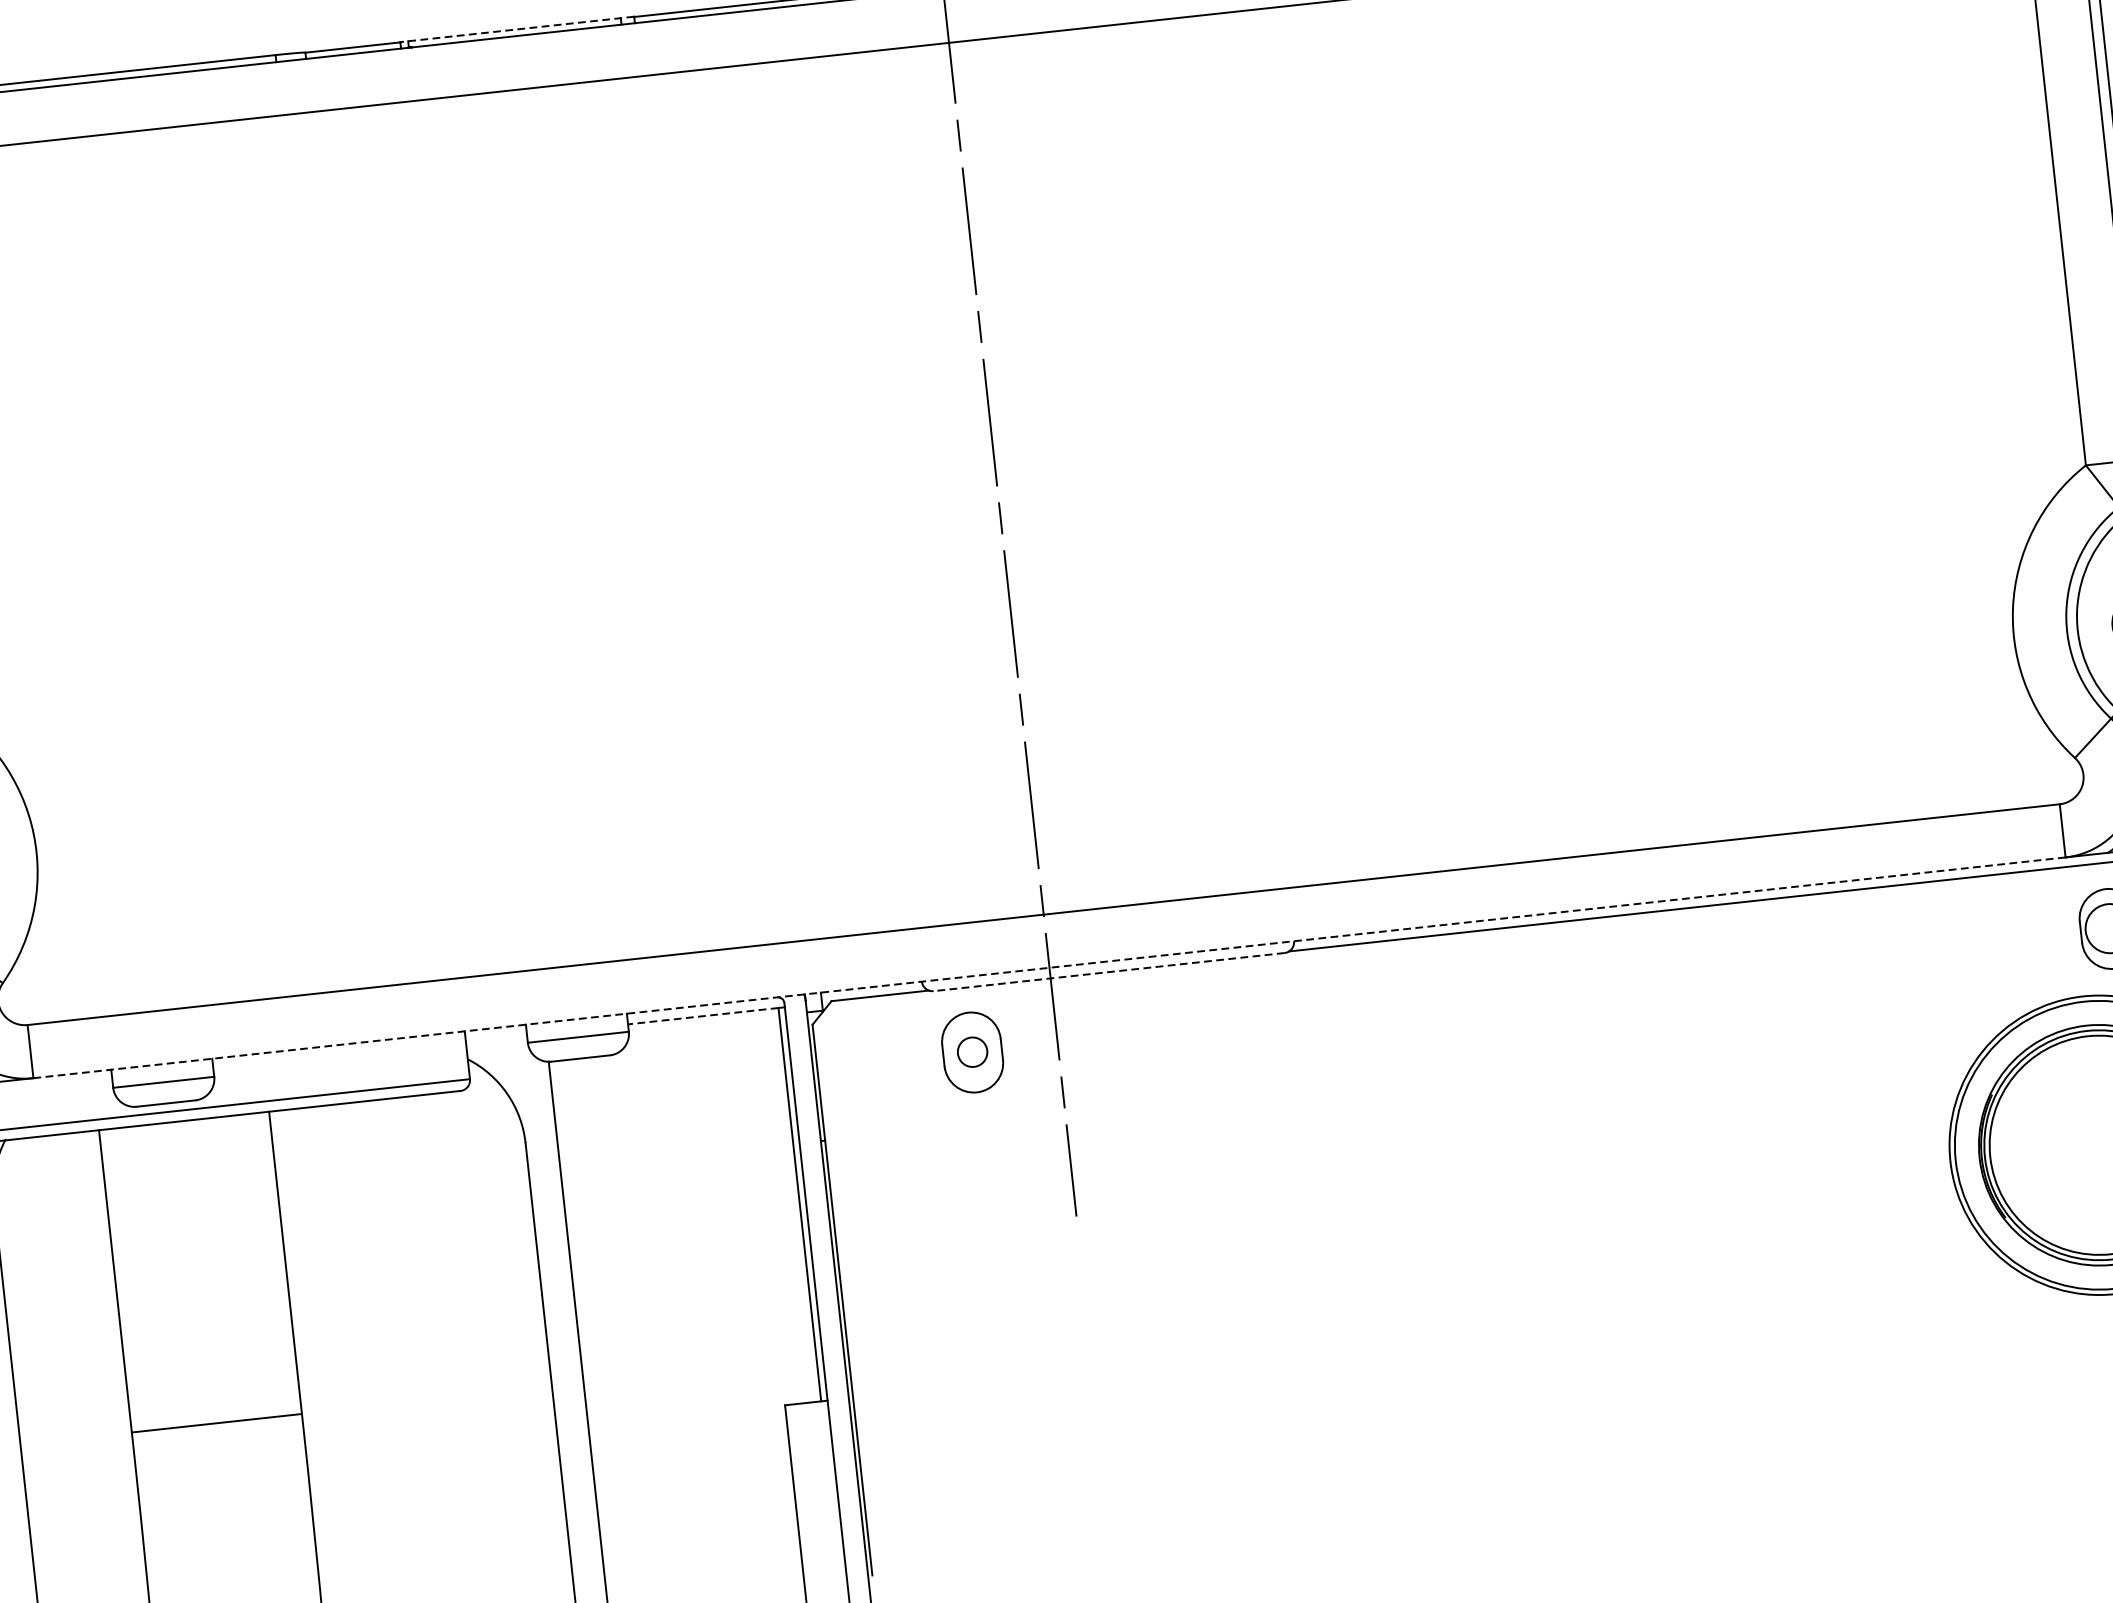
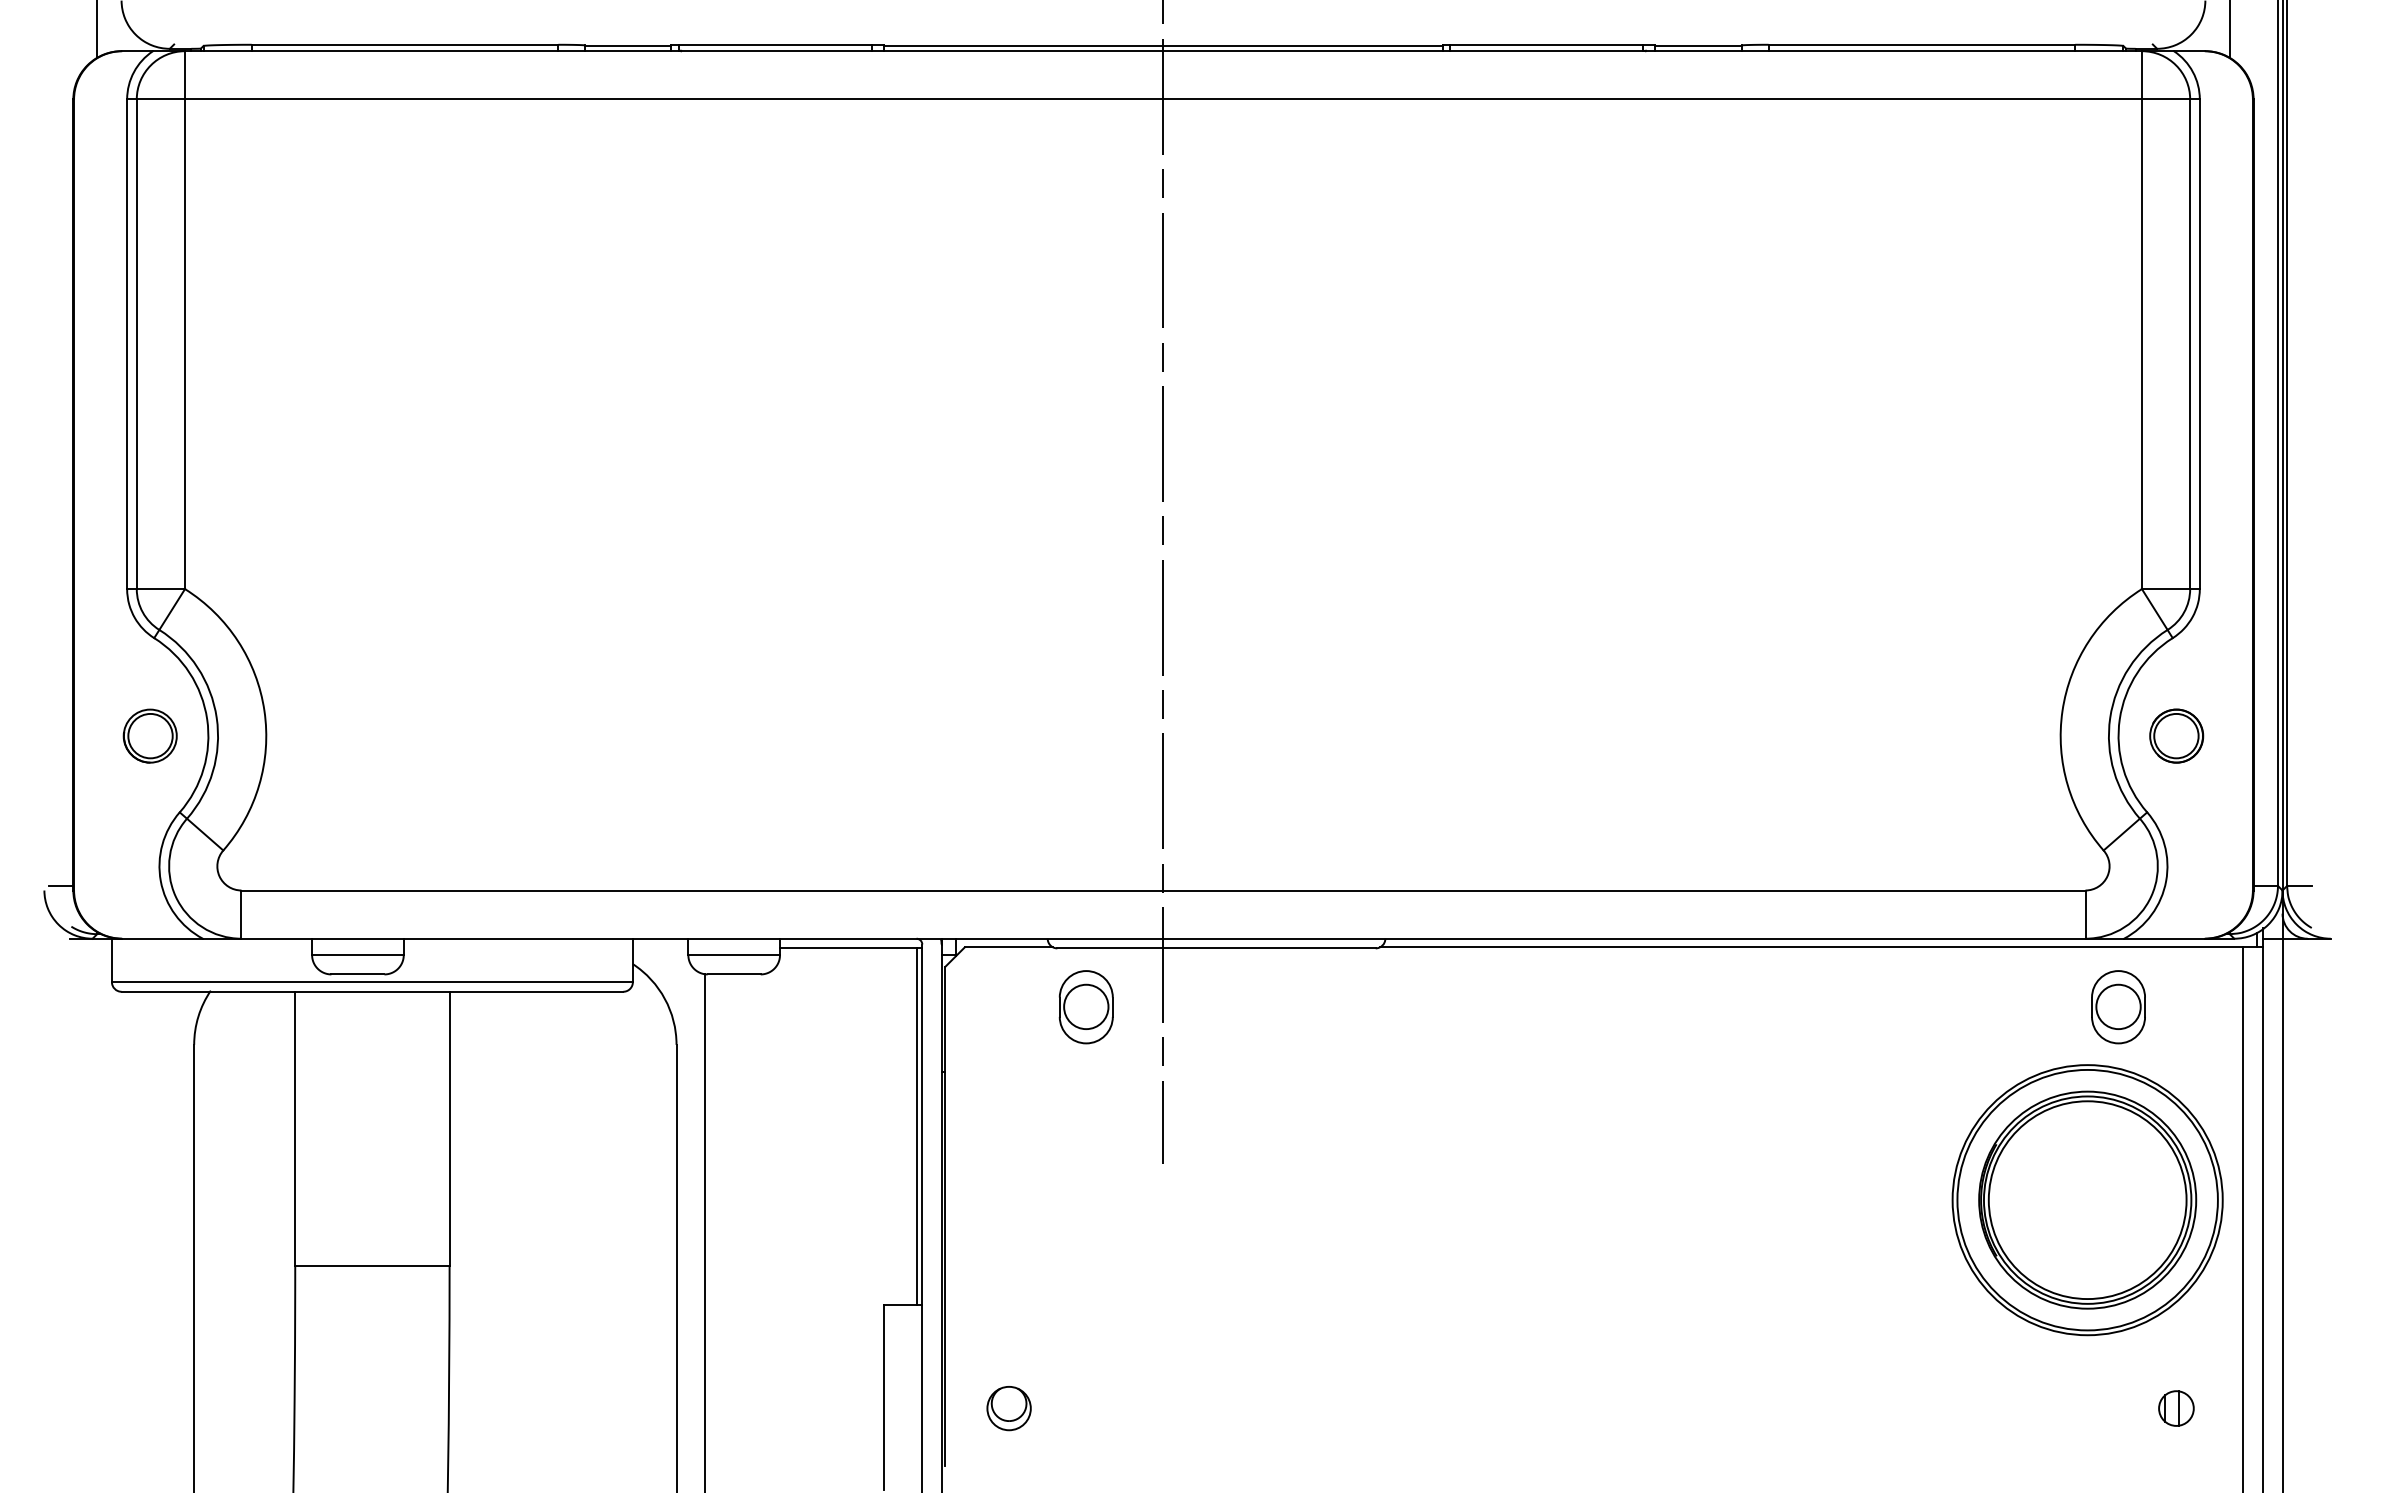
line: (517, 29) -> (777, 45), dashed -> solid
line: (1048, 967) -> (1162, 938), dashed -> solid
line: (1109, 972) -> (1216, 948), dashed -> solid
line: (702, 1016) -> (847, 948), dashed -> solid
circle: (972, 1051) -> (1086, 1006), size x1.67
part: (934, 1504) -> (1008, 1408), added

